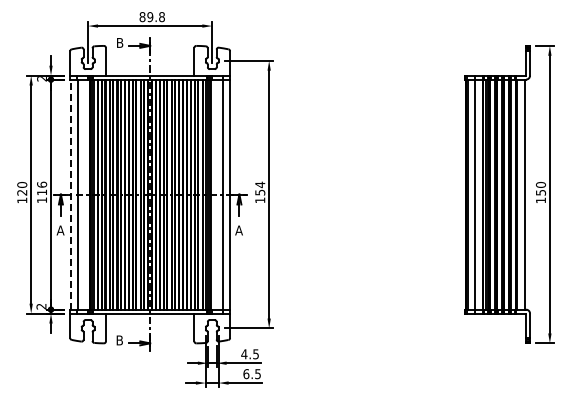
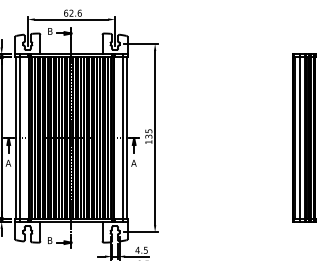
text: (151, 17) -> (72, 13), 89.8 -> 62.6
text: (260, 188) -> (149, 133), 154 -> 135
line: (70, 194) -> (15, 137), dashed -> solid

